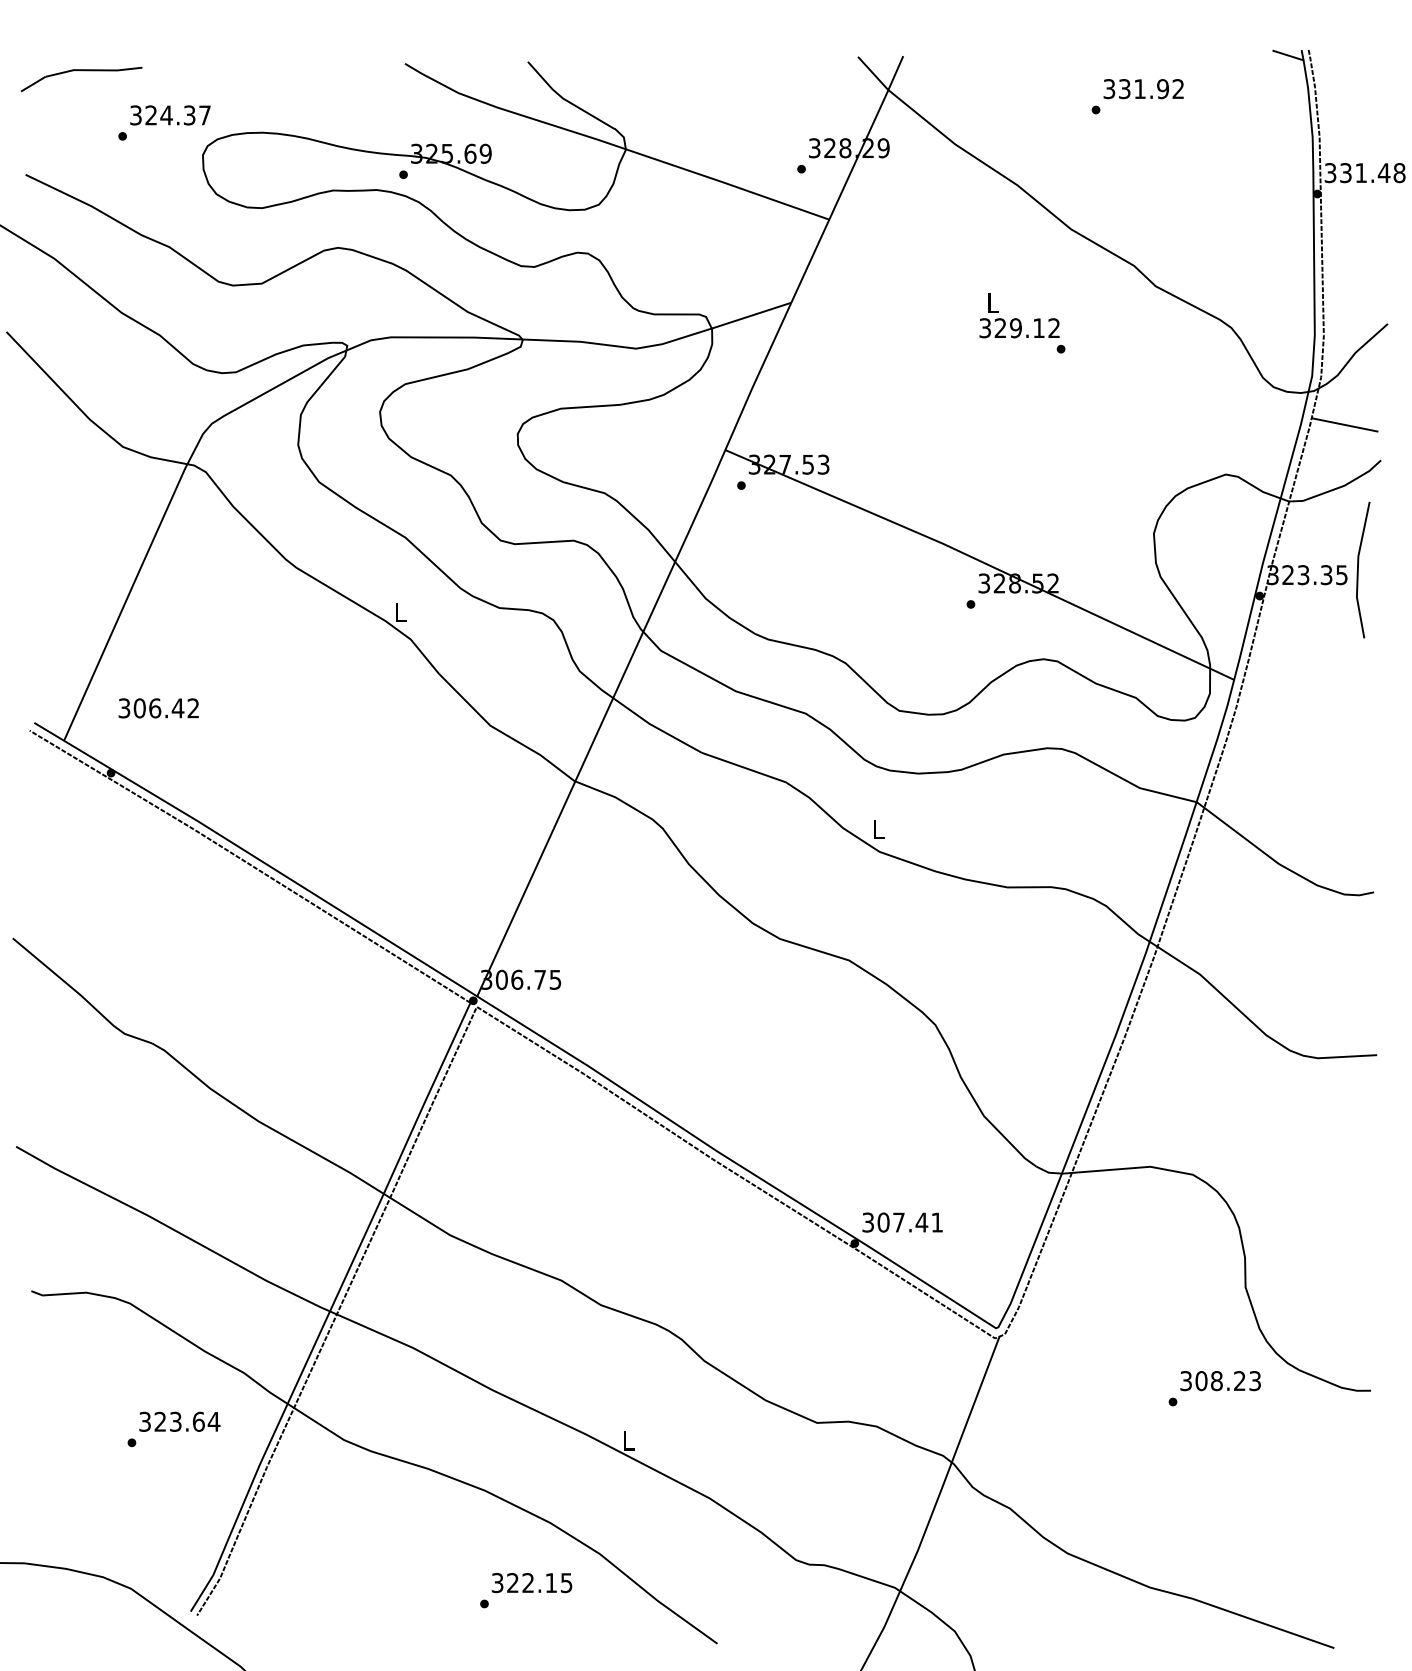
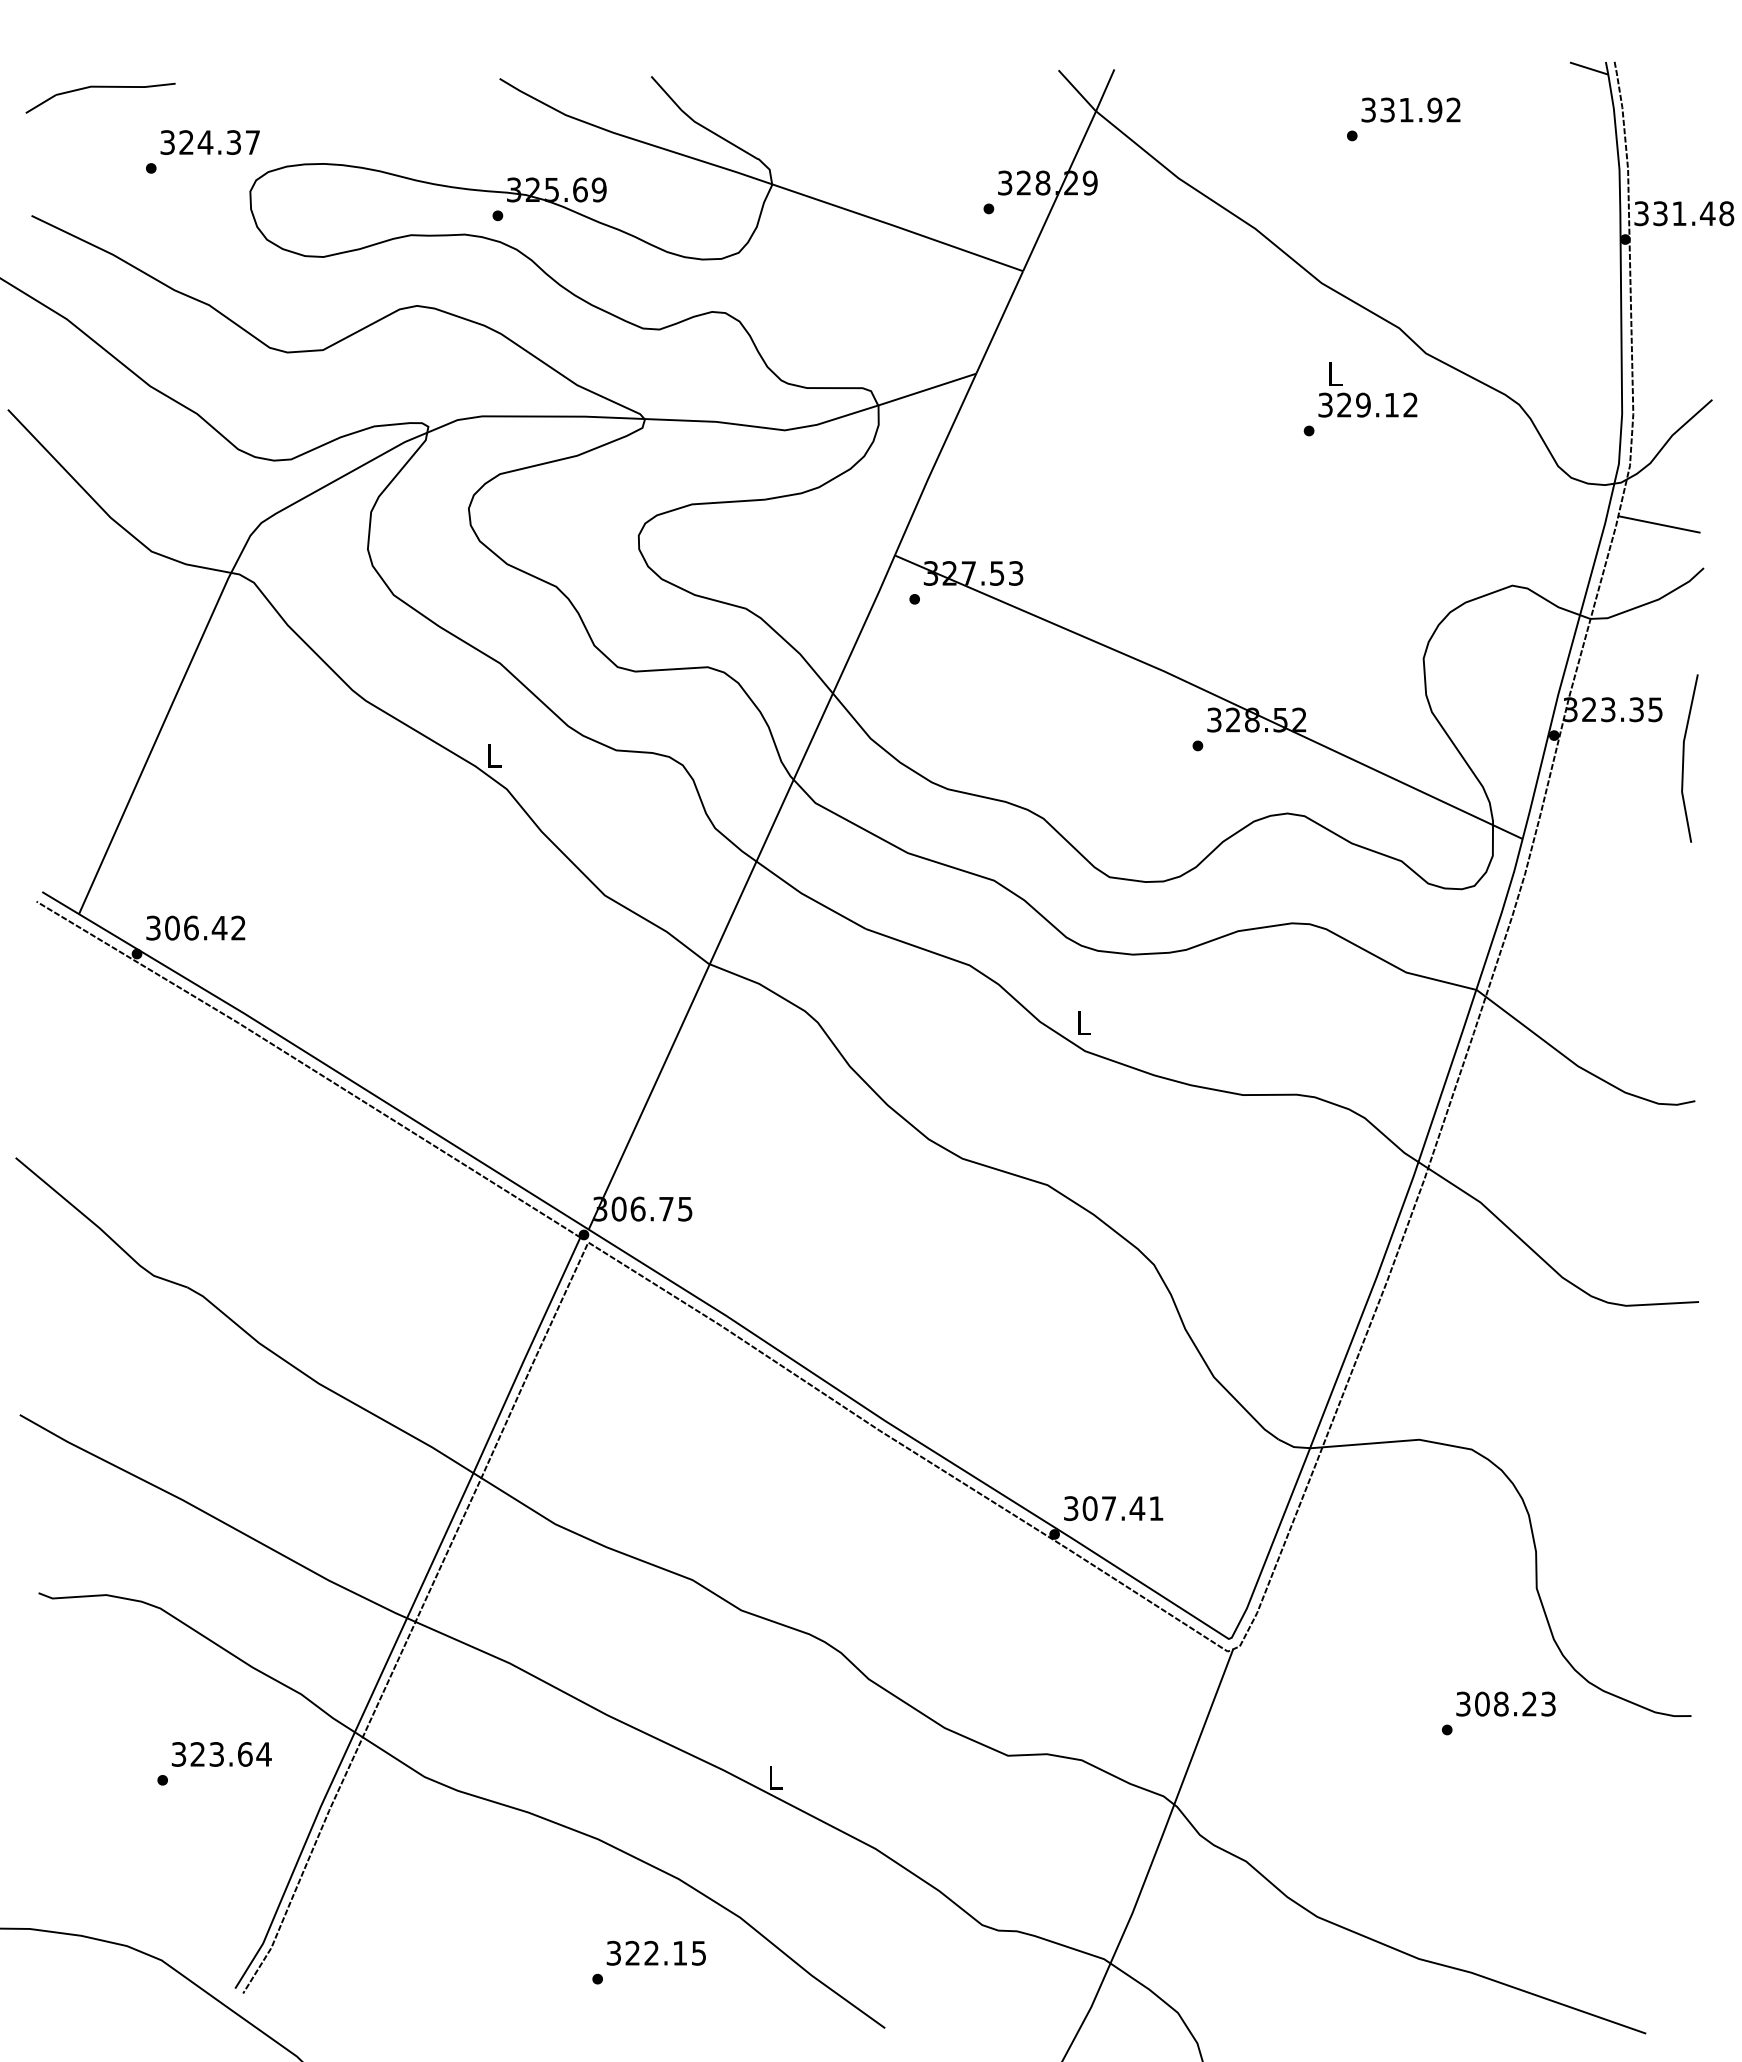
text: (1019, 315) -> (1367, 389), moved
line: (1358, 570) -> (1684, 758), moved
text: (158, 707) -> (195, 927), moved

